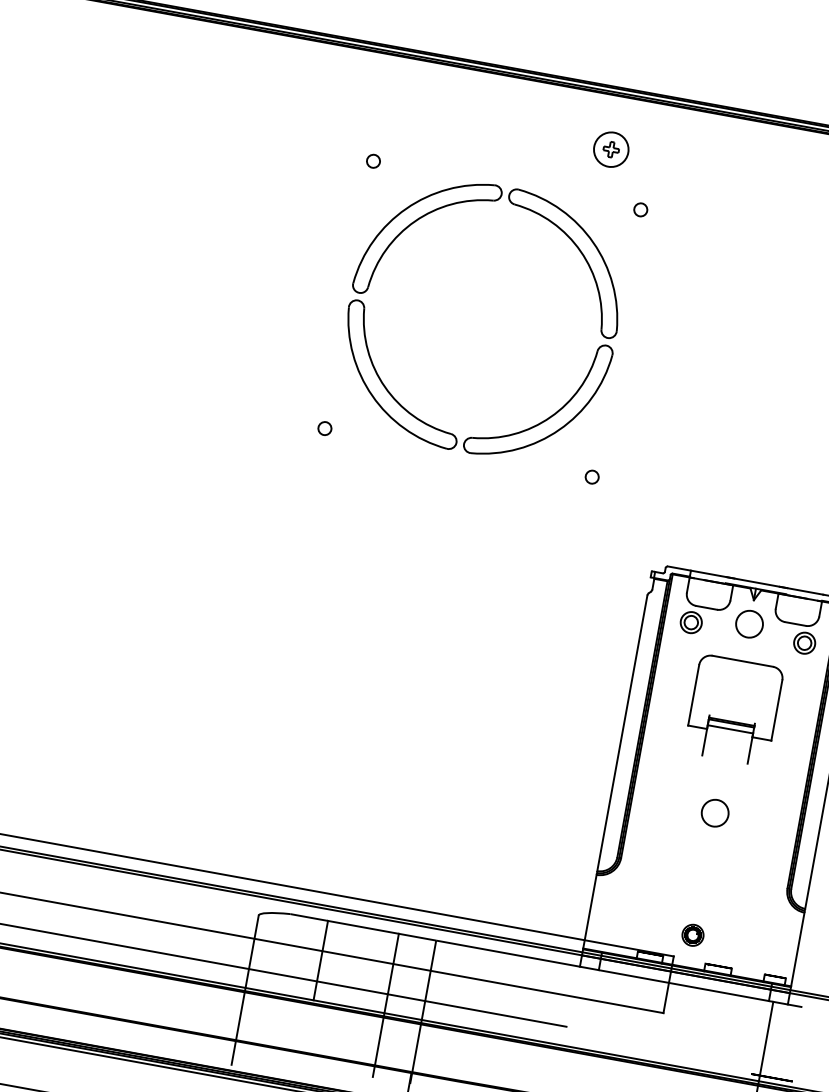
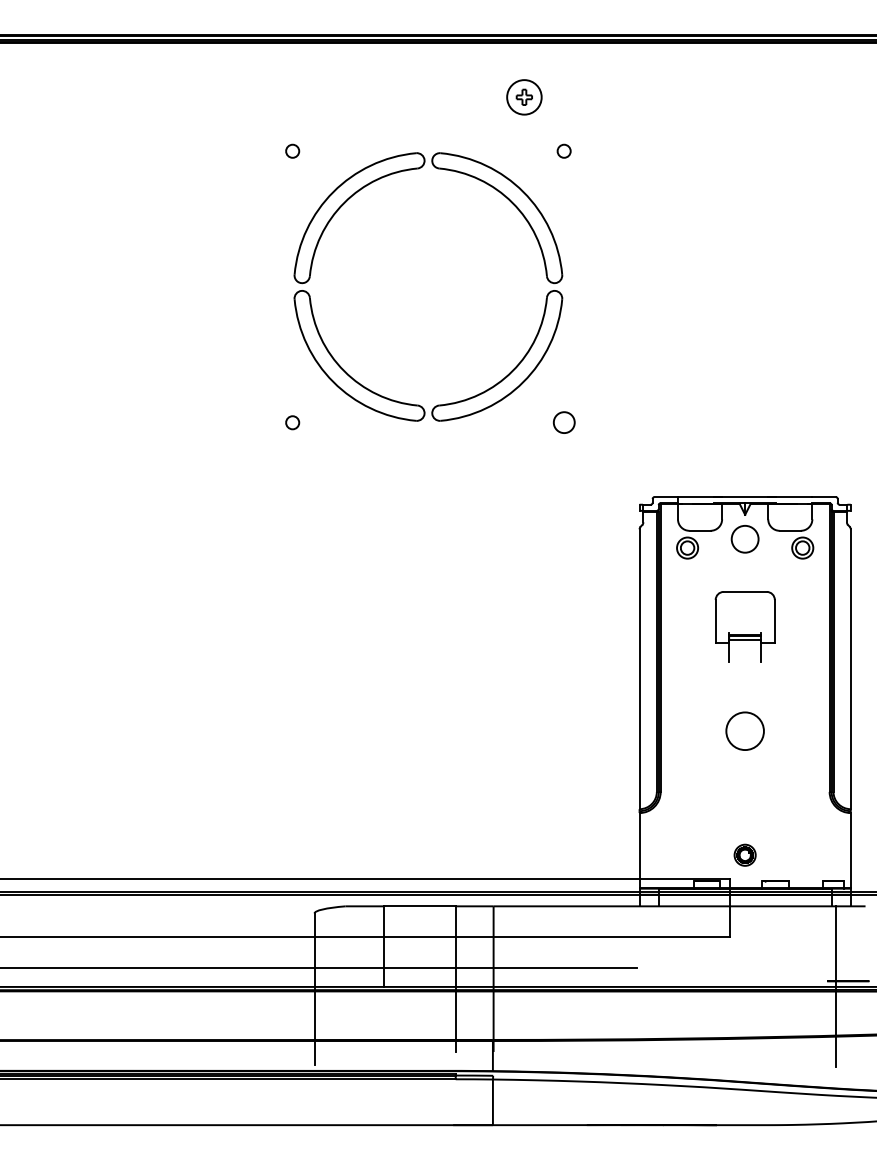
circle: (591, 476) -> (563, 422), size x1.6
part: (734, 710) -> (745, 626), size x0.7
circle: (714, 812) -> (744, 730), size x1.4

